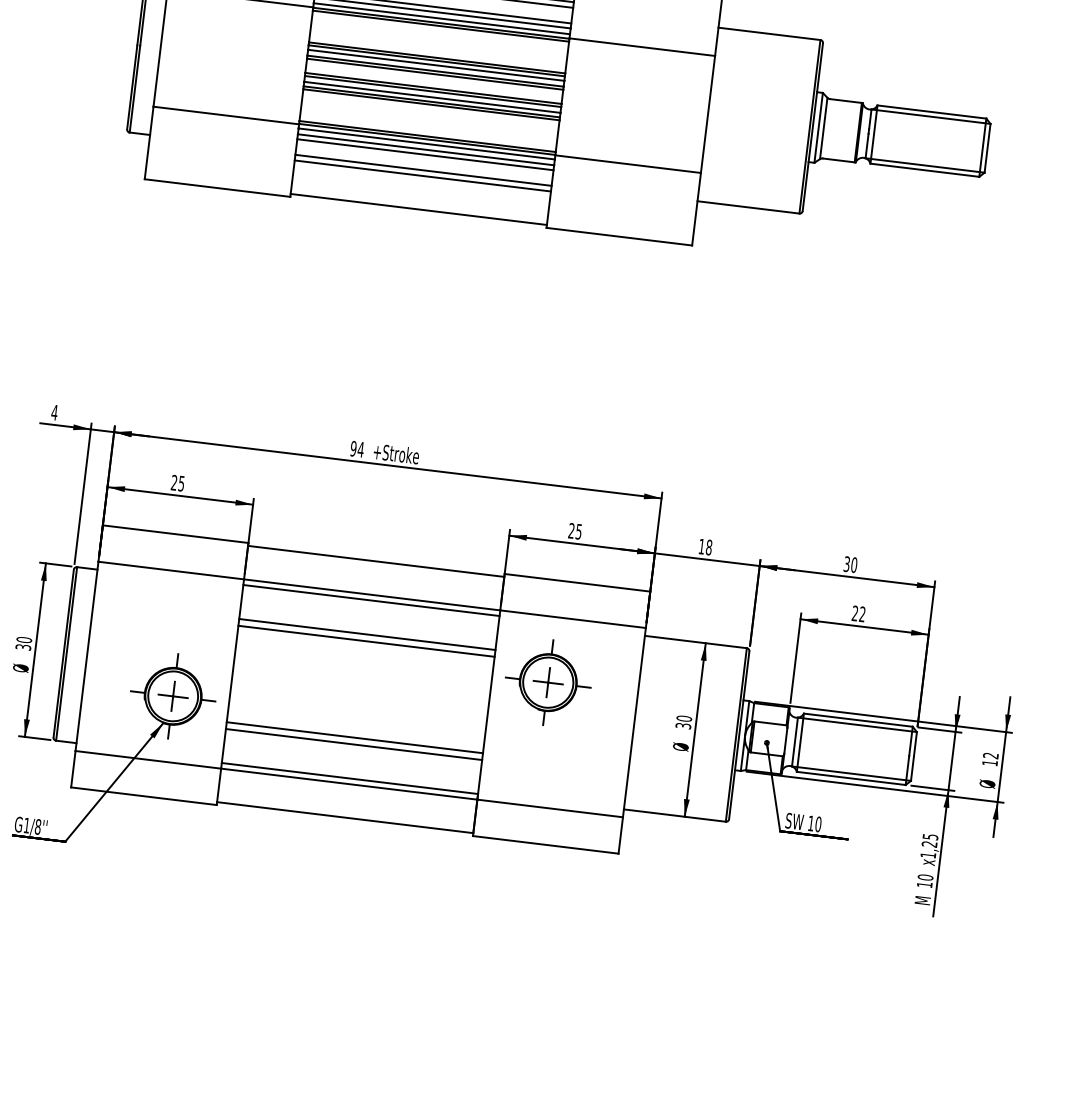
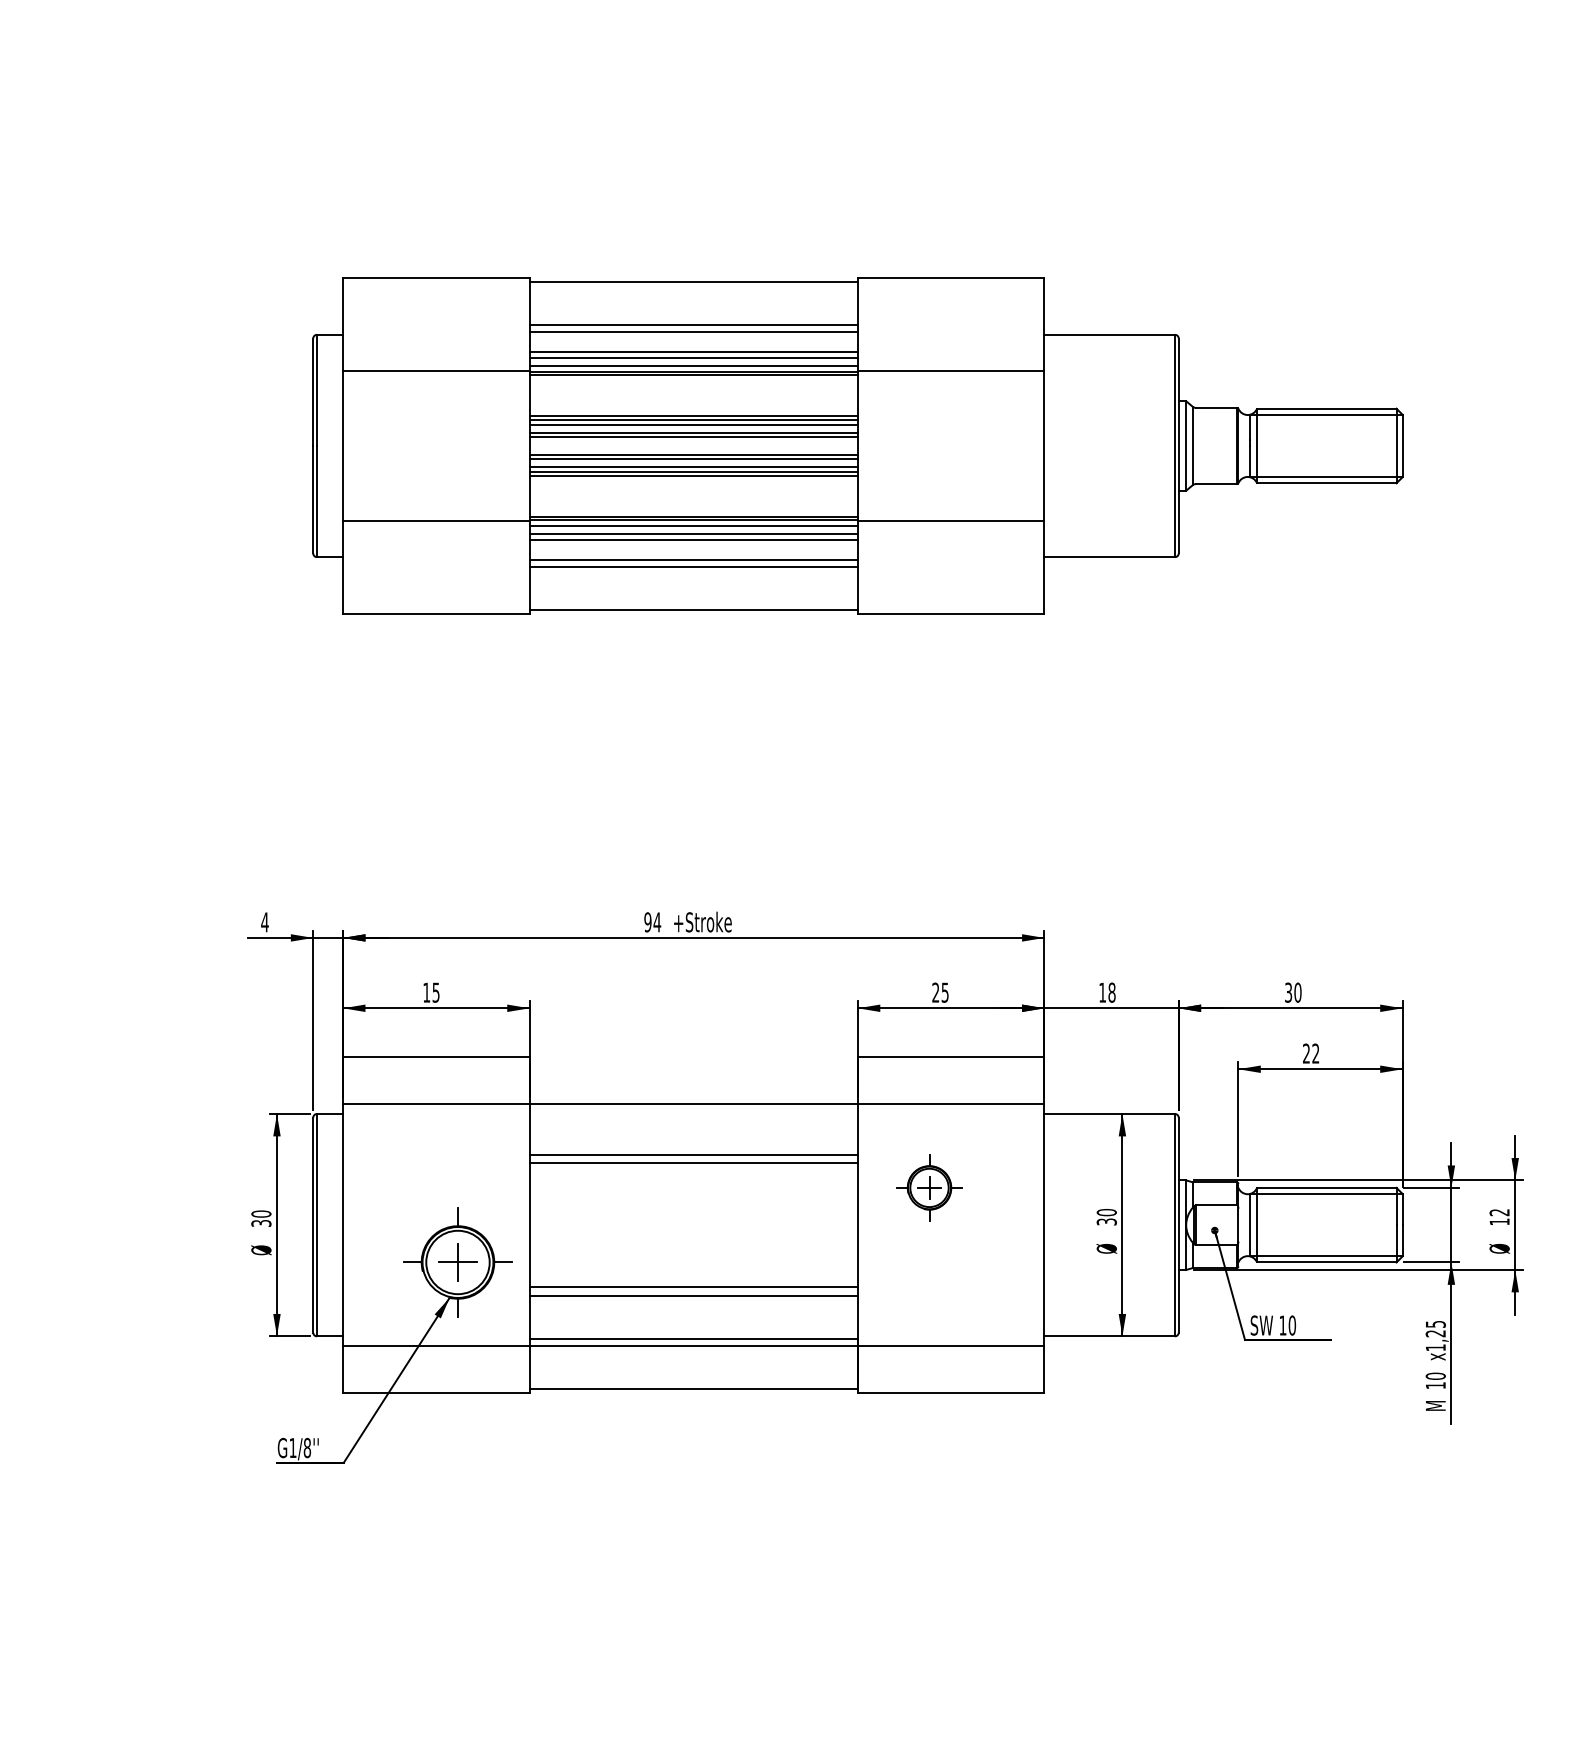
text: (174, 482) -> (426, 992), 25 -> 15
line: (375, 561) -> (693, 1061), removed
line: (371, 600) -> (693, 1111), removed
part: (548, 682) -> (929, 1187), size x0.6

